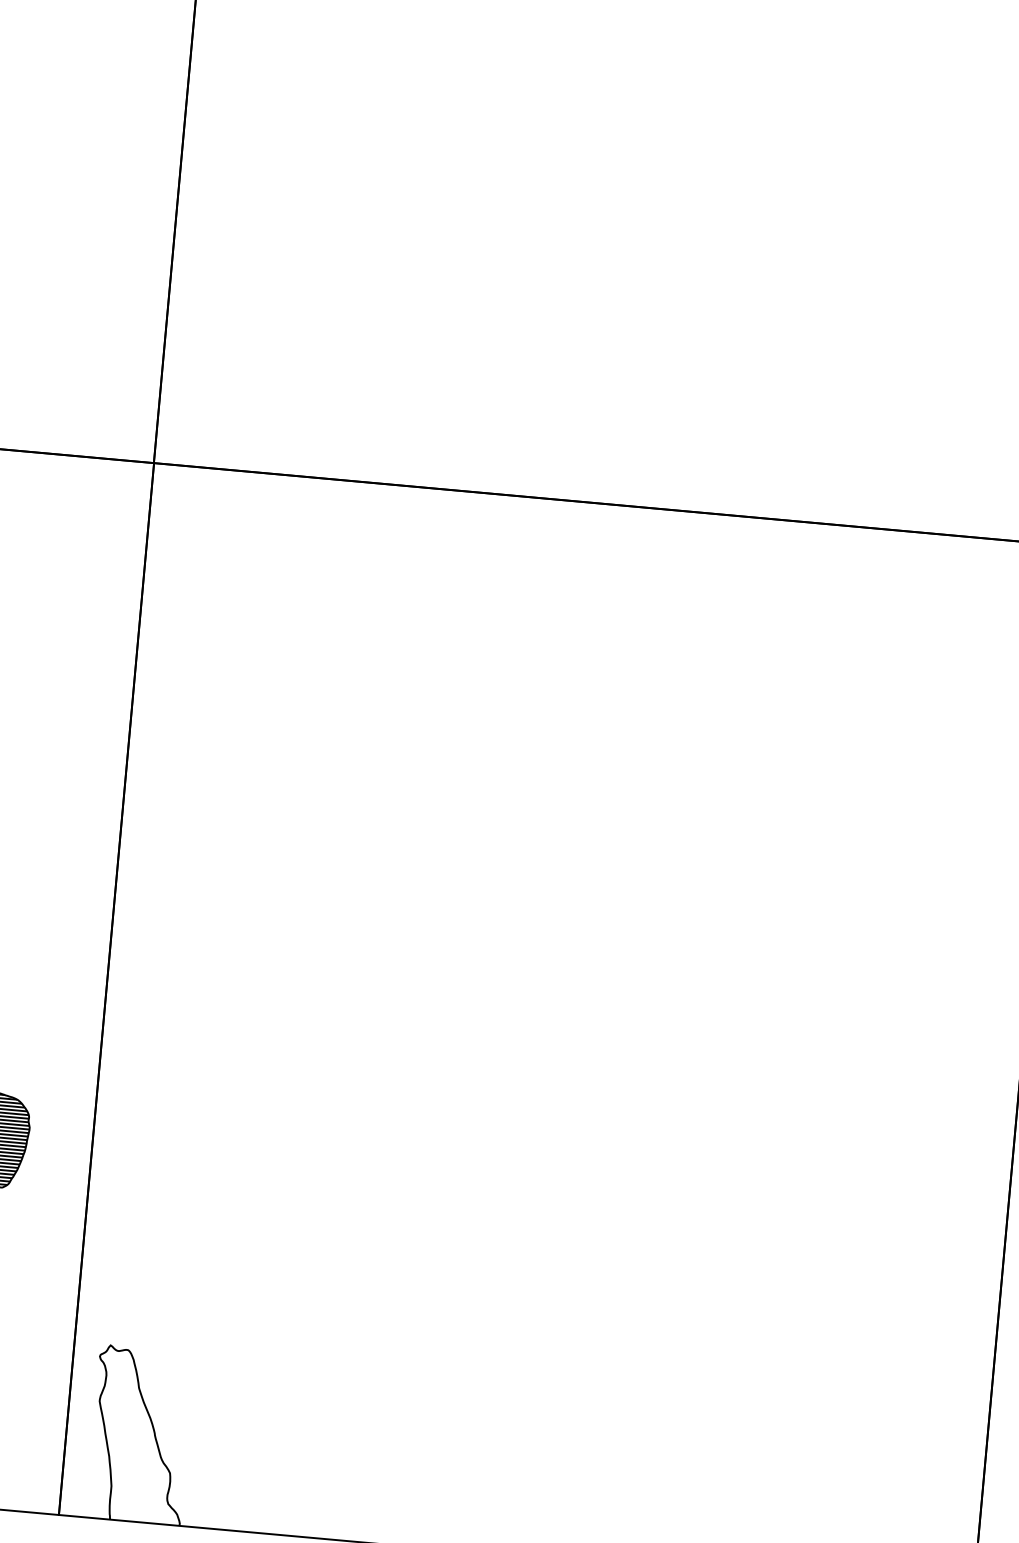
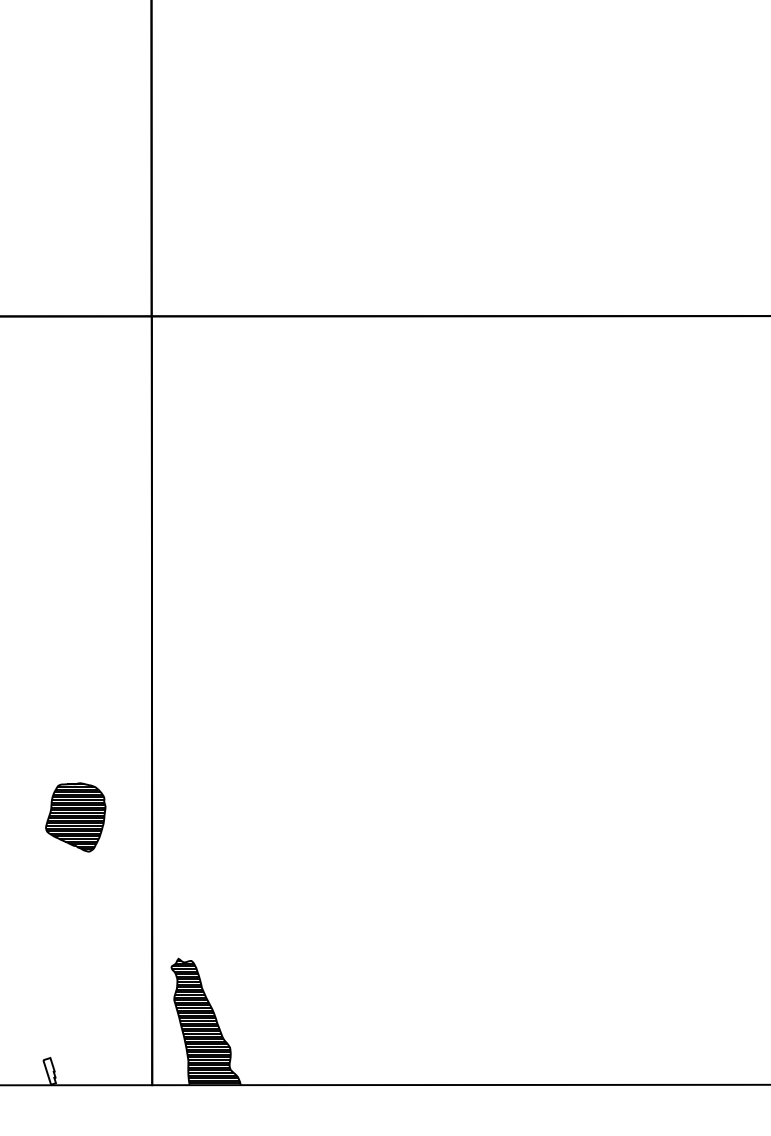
hatch: (139, 1435) -> (205, 1022), added

